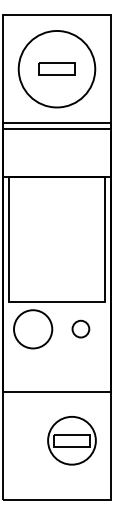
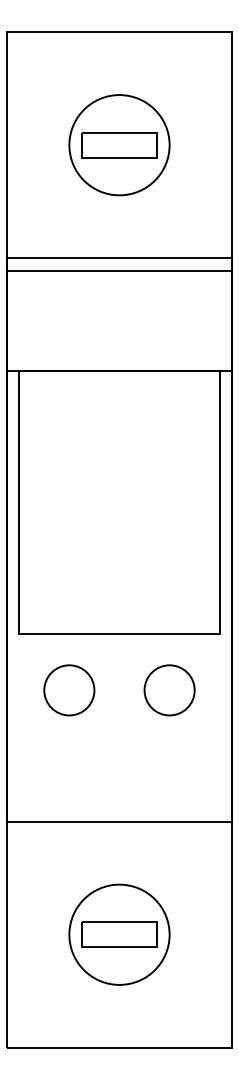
circle: (56, 69) -> (118, 145), size x0.62
circle: (32, 328) -> (68, 688), size x0.62
circle: (80, 328) -> (168, 688), size x1.43
part: (71, 440) -> (118, 934), moved

